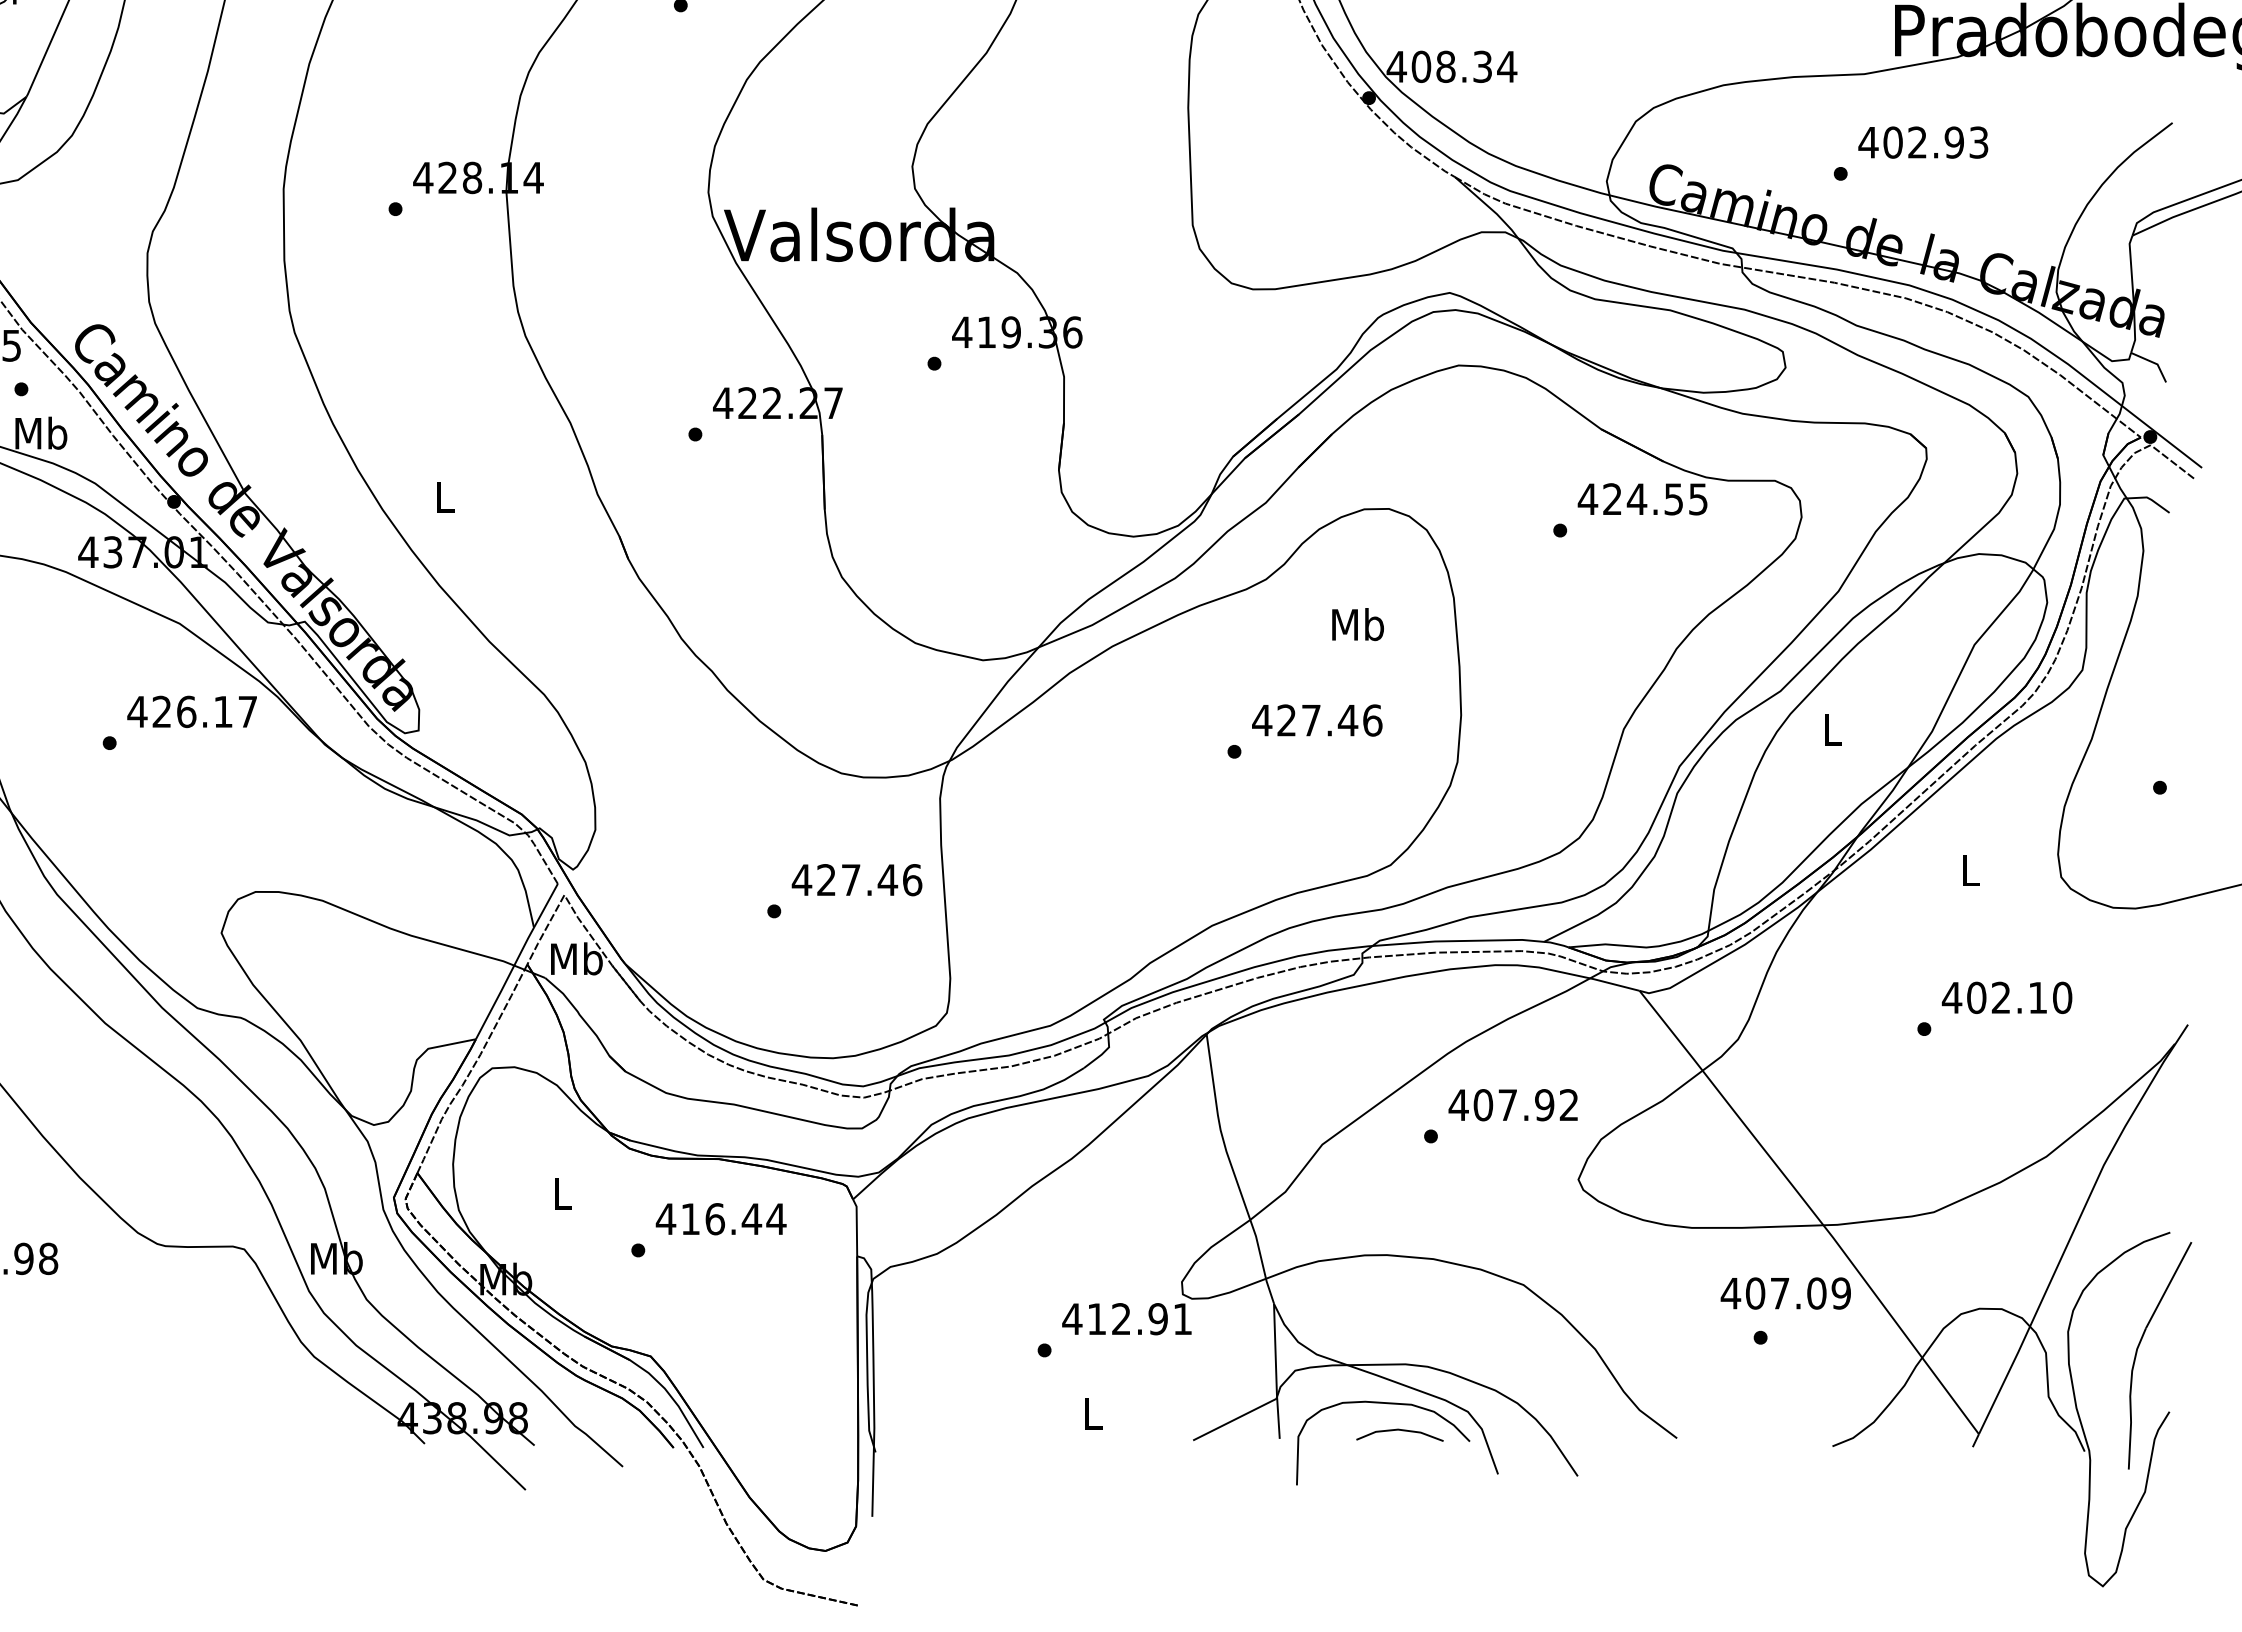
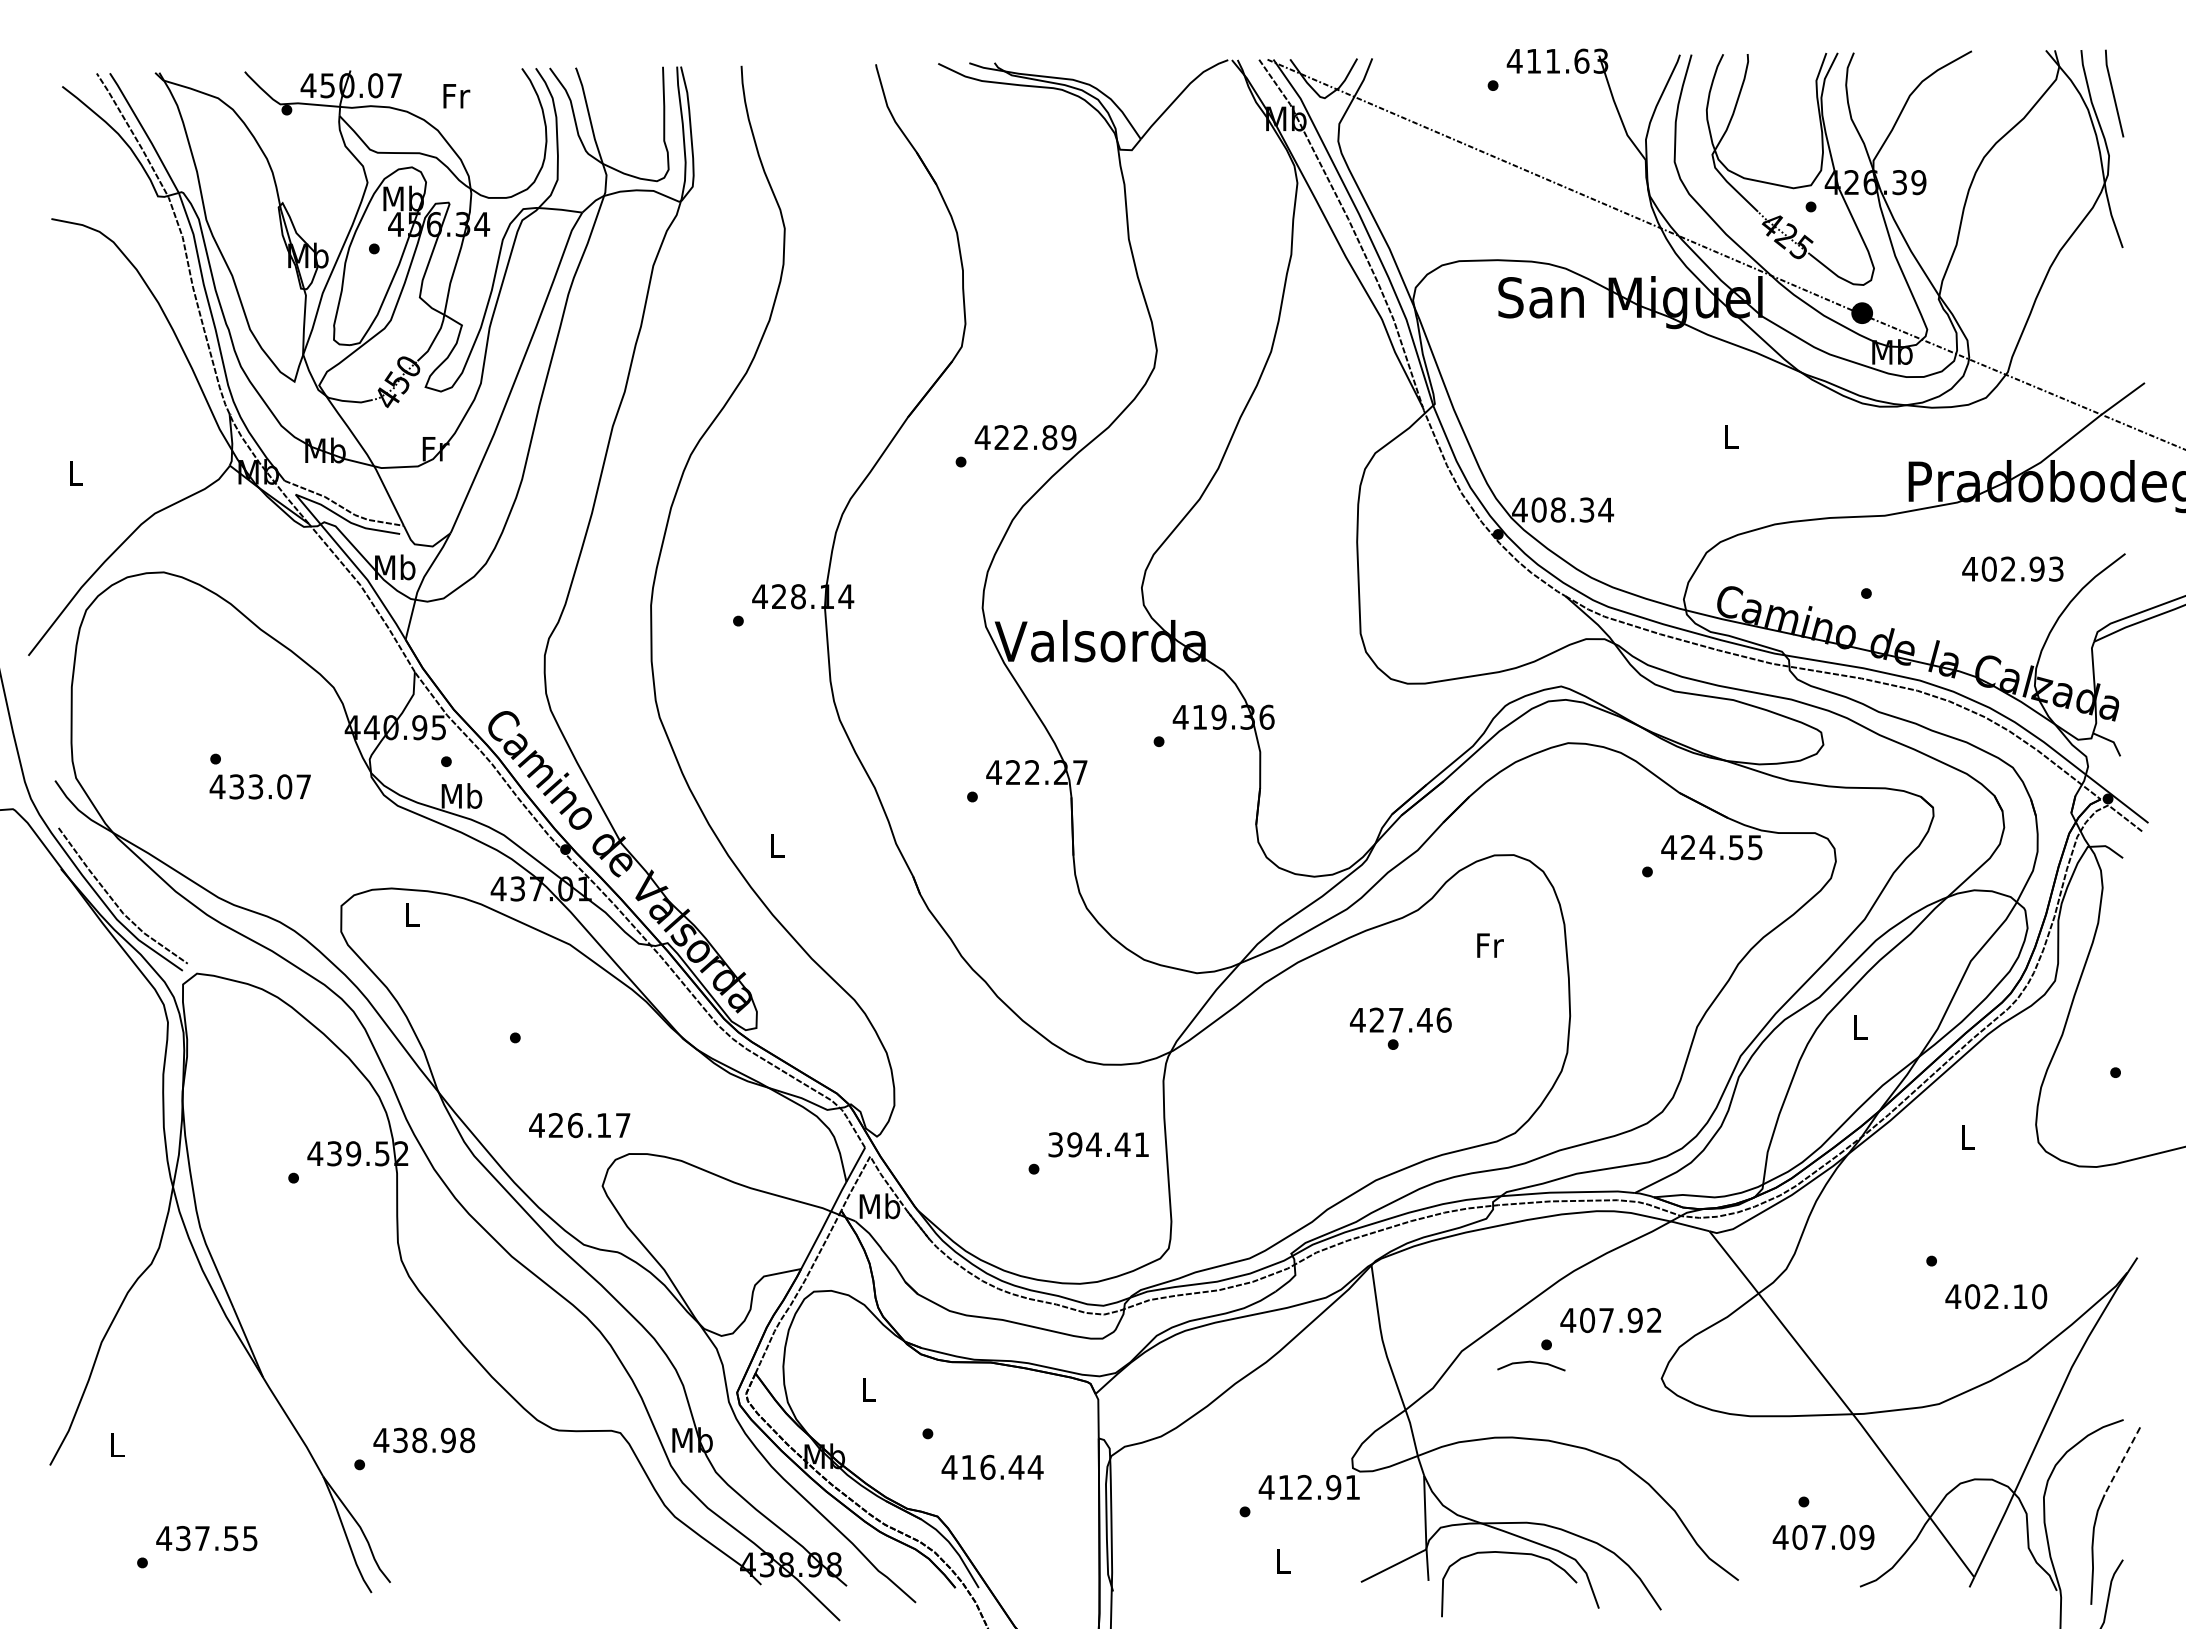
text: (1922, 141) -> (2012, 568), moved
text: (1357, 624) -> (1489, 945), Mb -> Fr
text: (191, 711) -> (579, 1125), moved
text: (1316, 719) -> (1400, 1019), moved
text: (856, 879) -> (1098, 1144), 427.46 -> 394.41
text: (2007, 997) -> (1996, 1296), moved
text: (721, 1217) -> (992, 1466), moved
line: (2168, 1285) -> (2122, 1461), solid -> dashed
text: (1785, 1293) -> (1823, 1537), moved
line: (1402, 1431) -> (1533, 1363), moved

